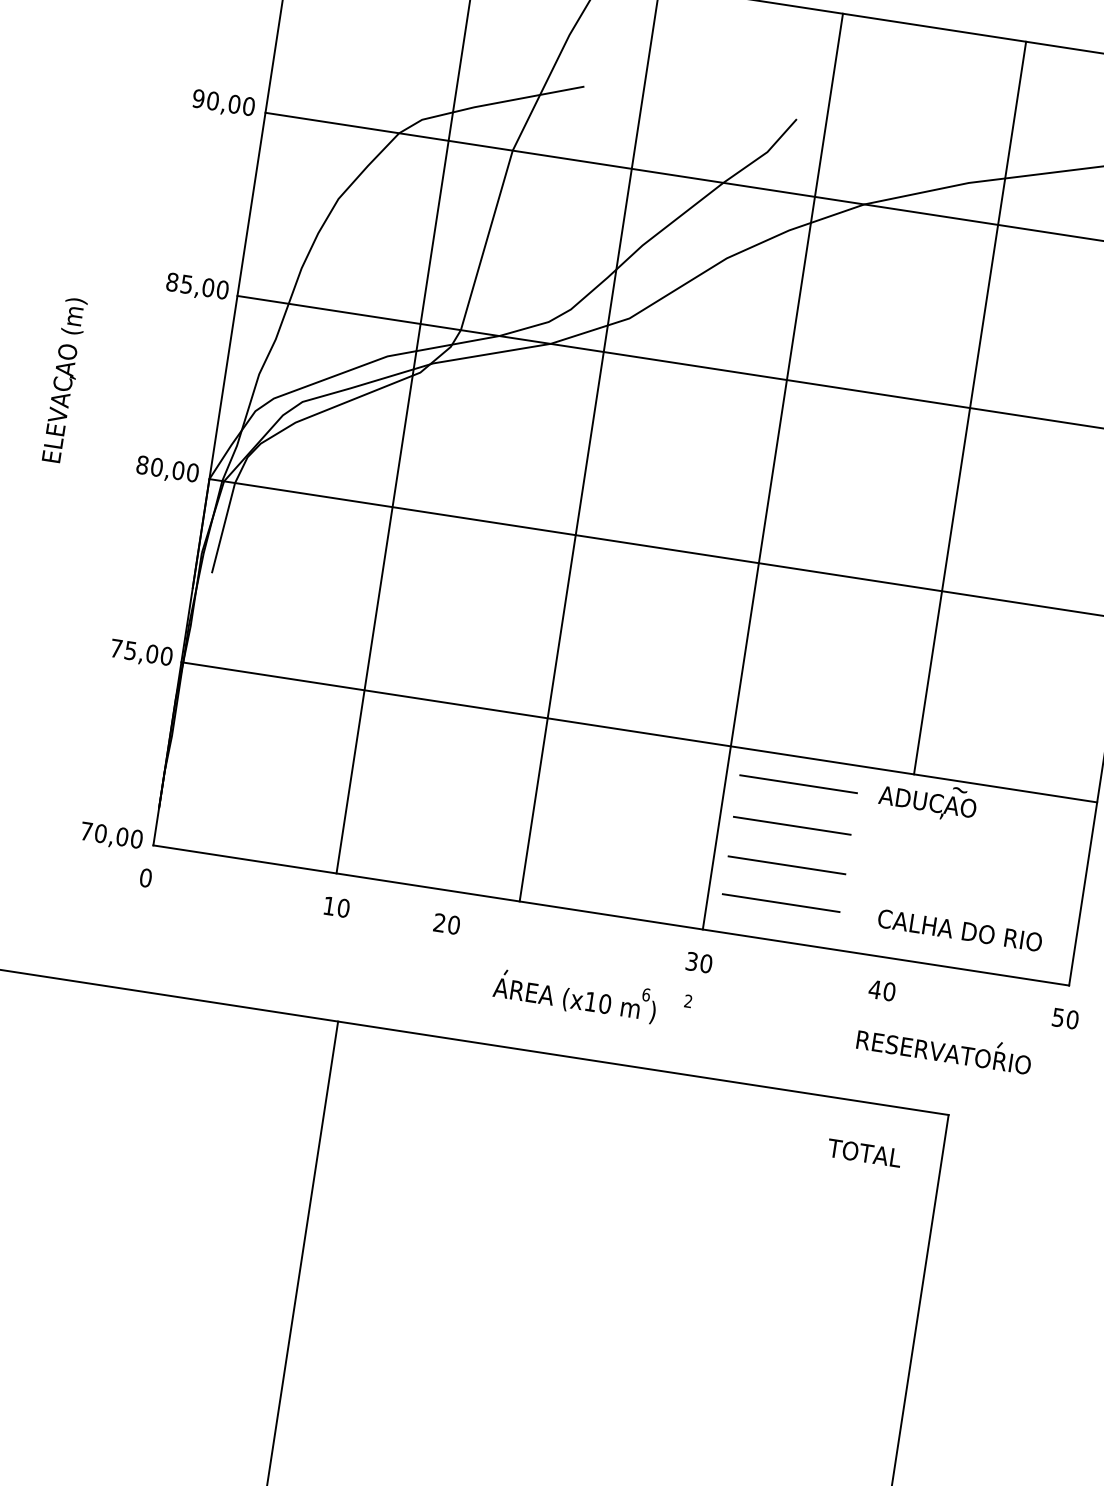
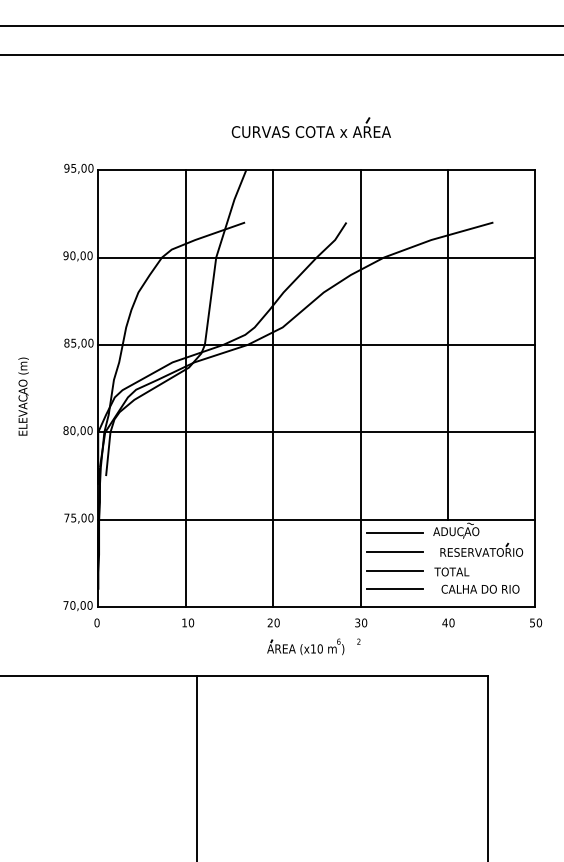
text: (446, 923) -> (273, 622), moved
part: (944, 1046) -> (481, 549), moved
text: (863, 1152) -> (451, 571), moved

